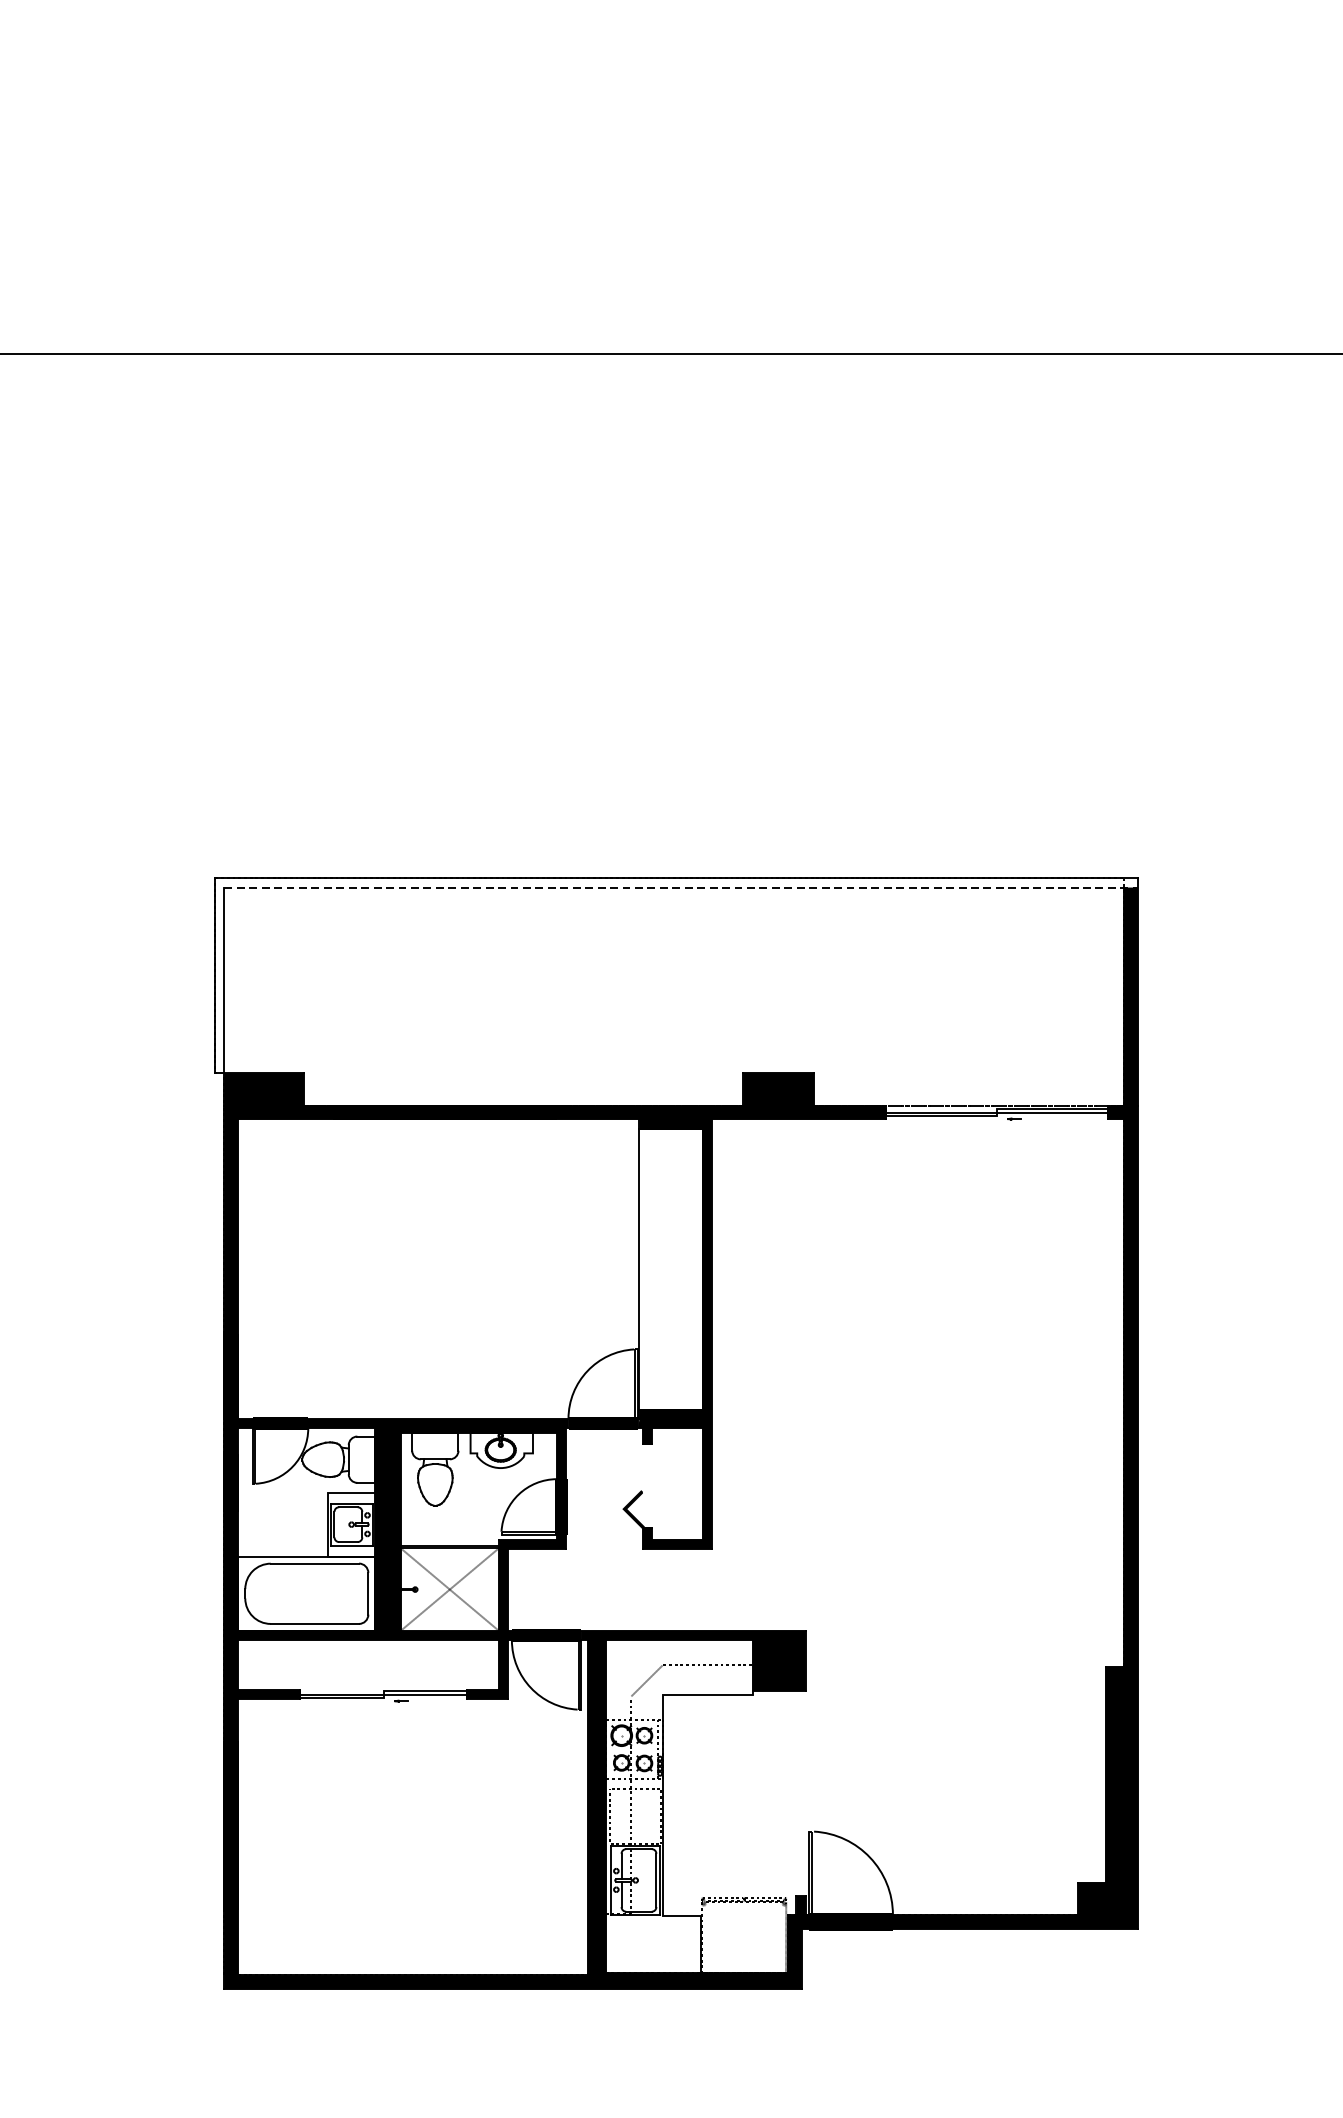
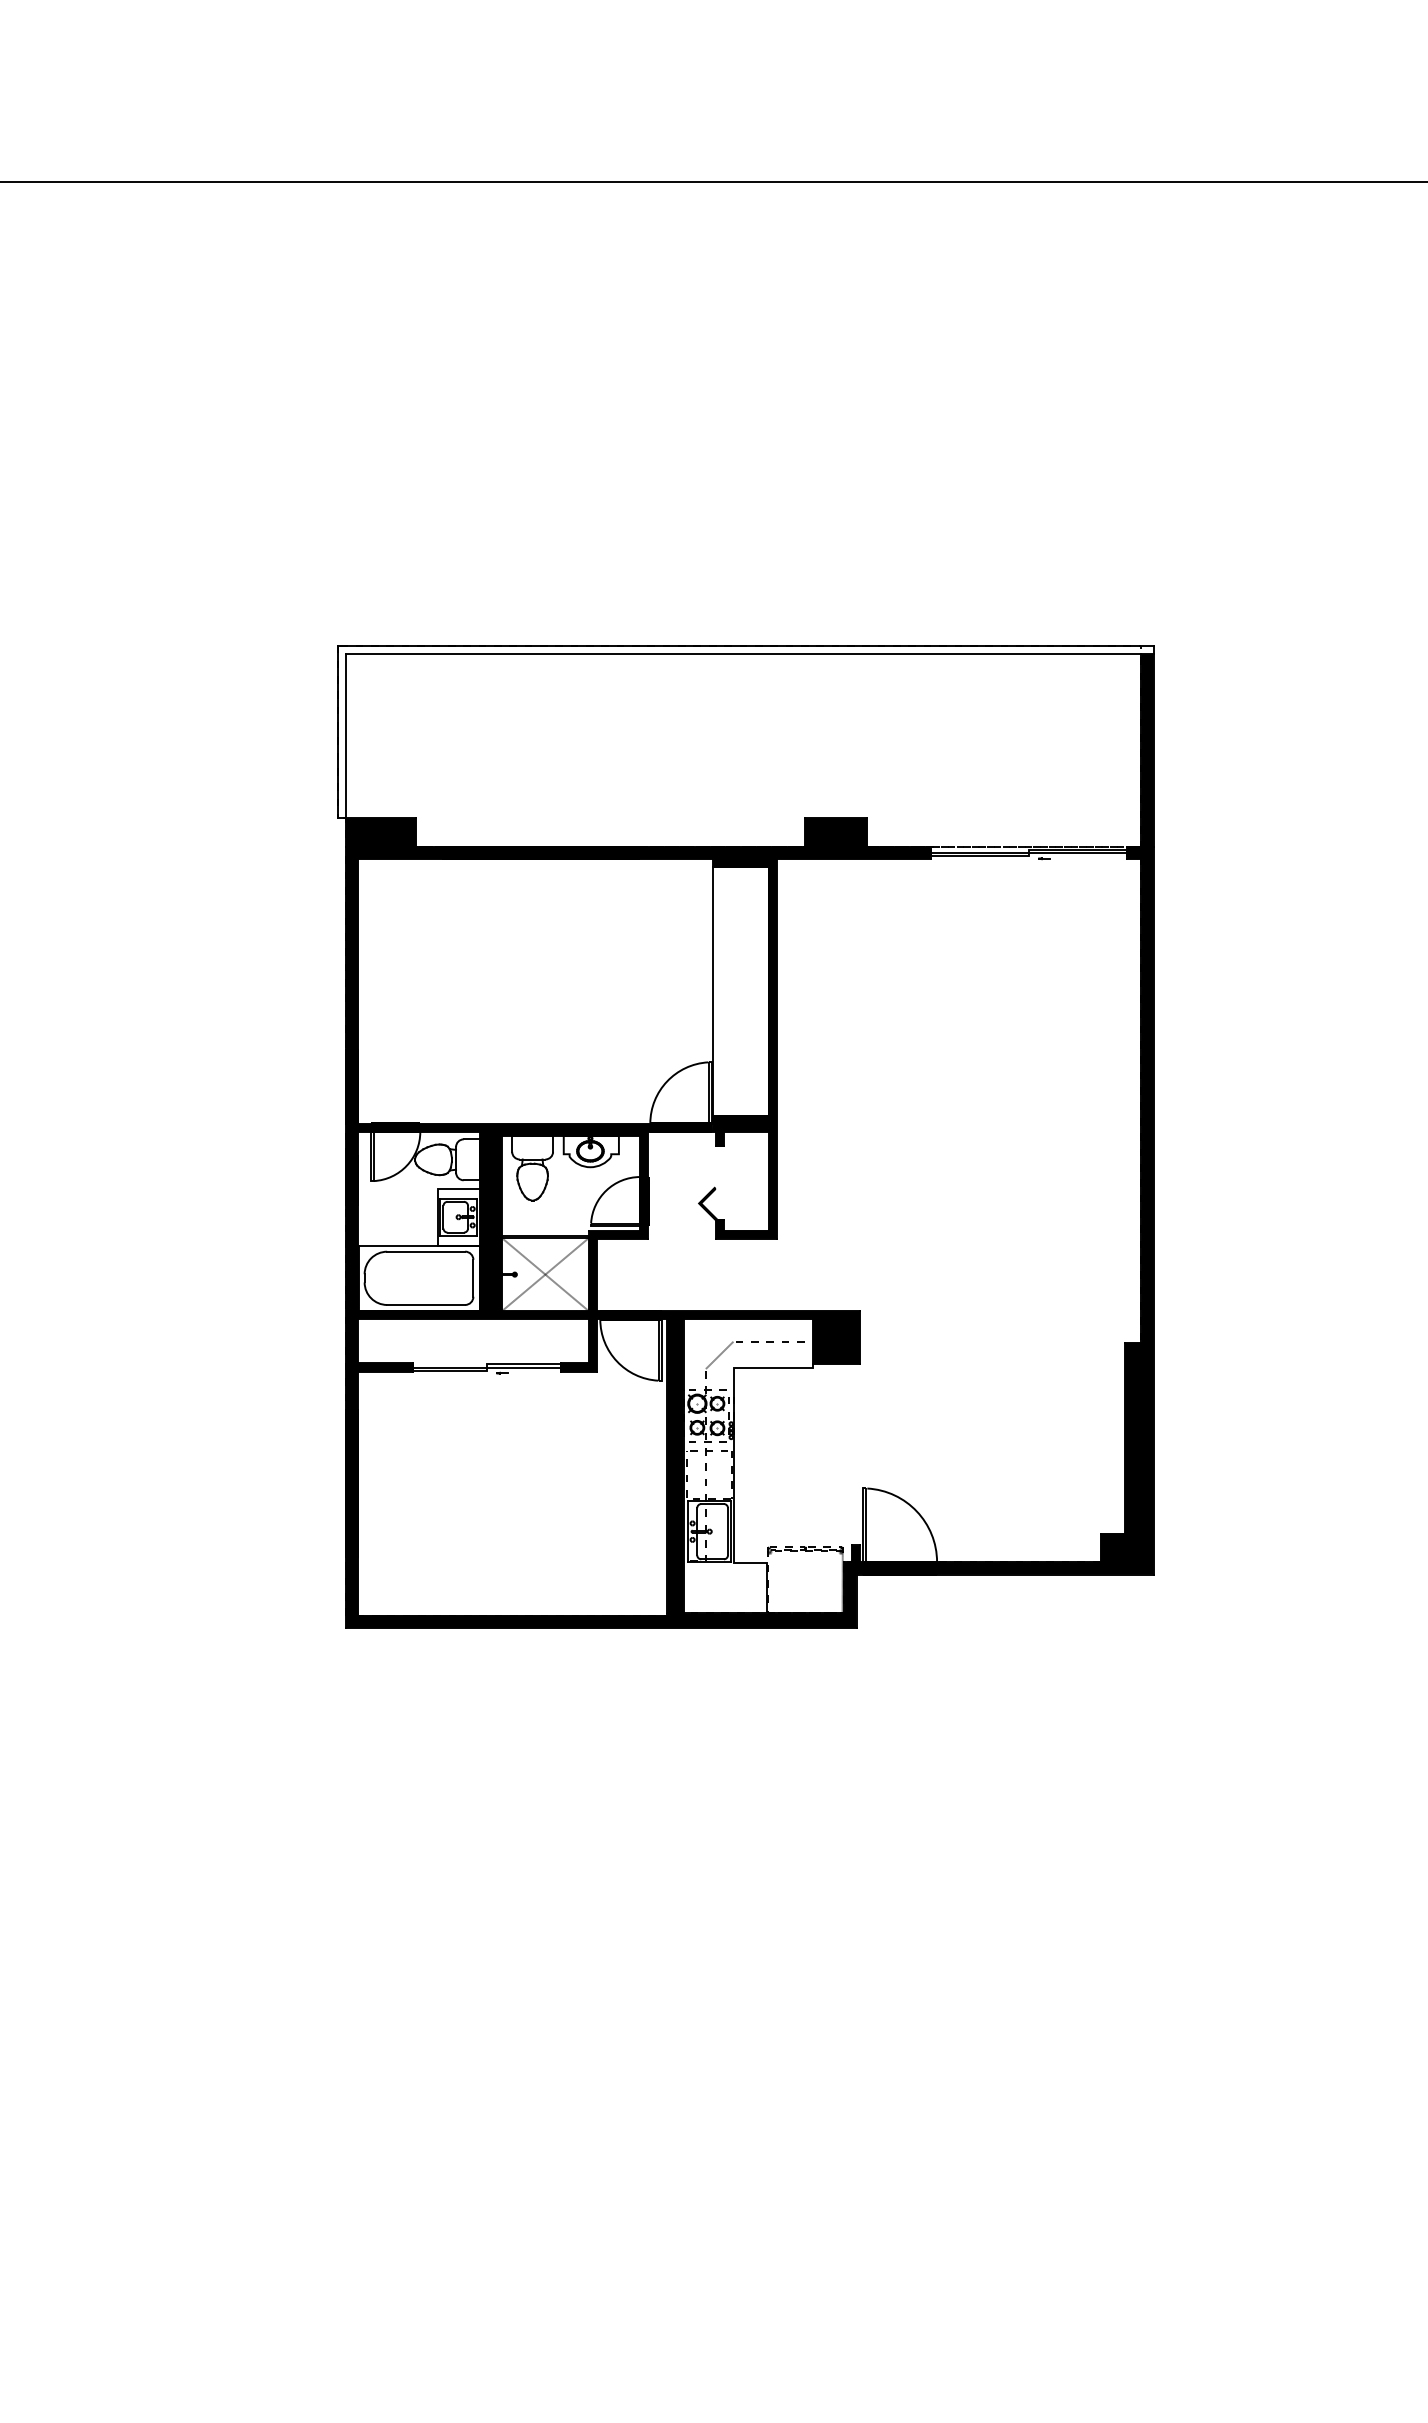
line: (680, 887) -> (749, 654), dashed -> solid

